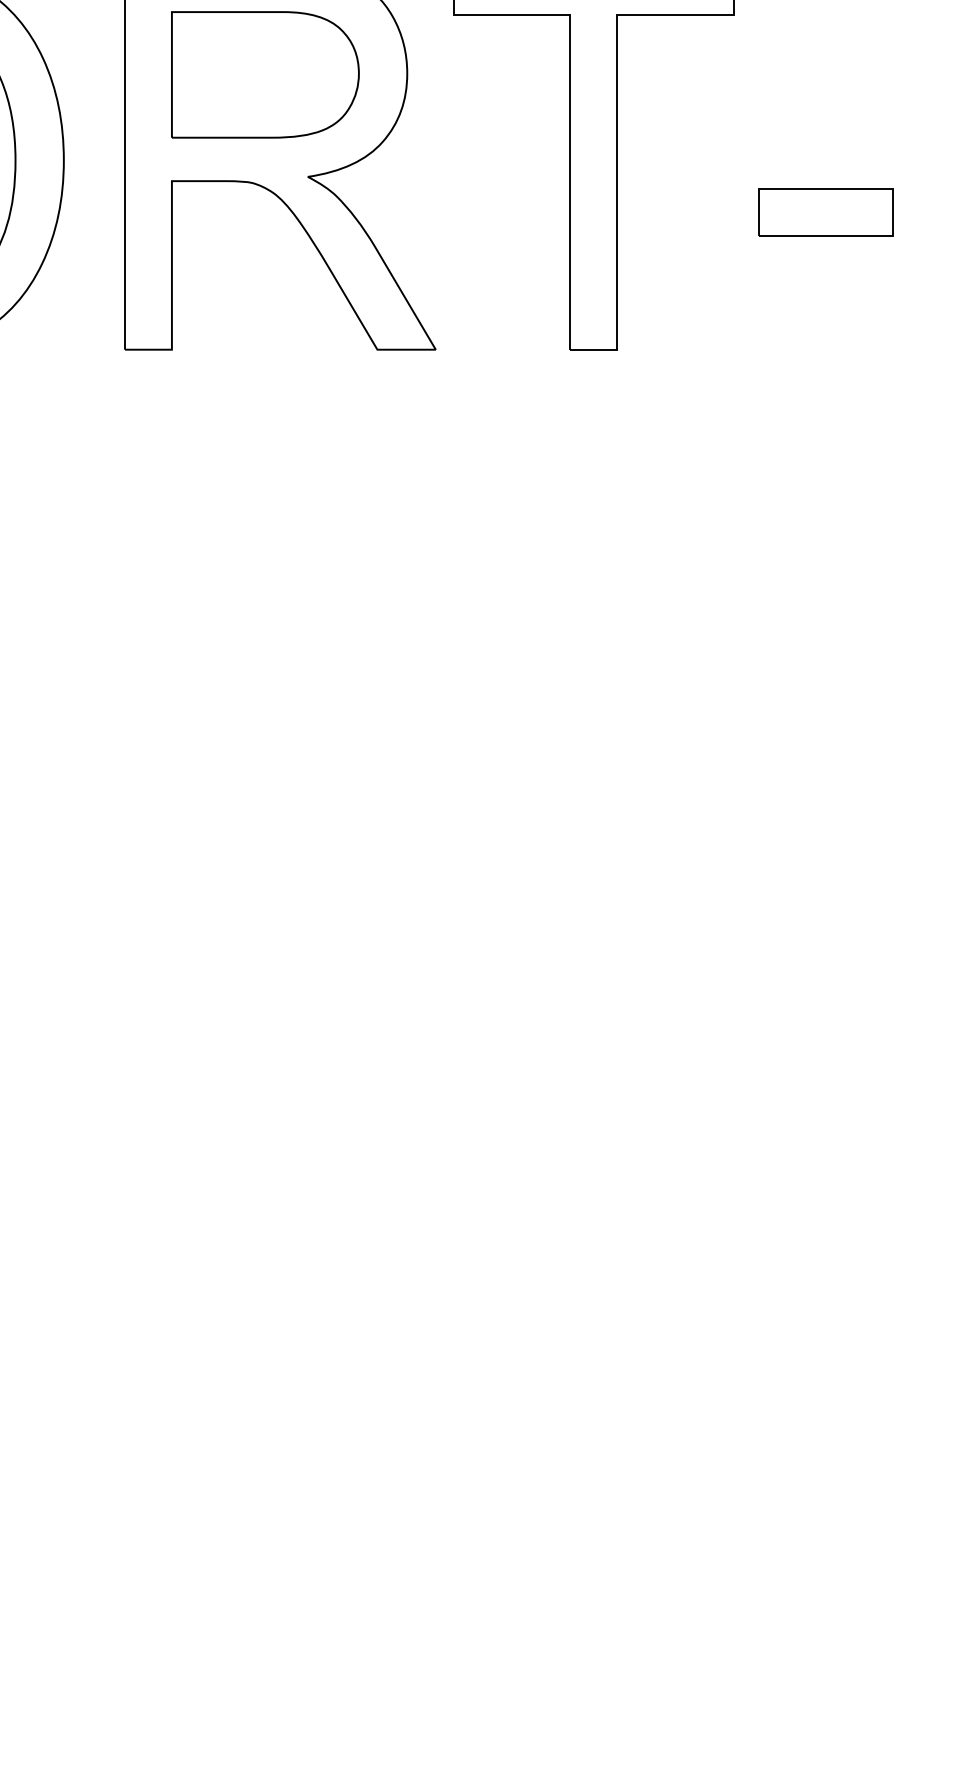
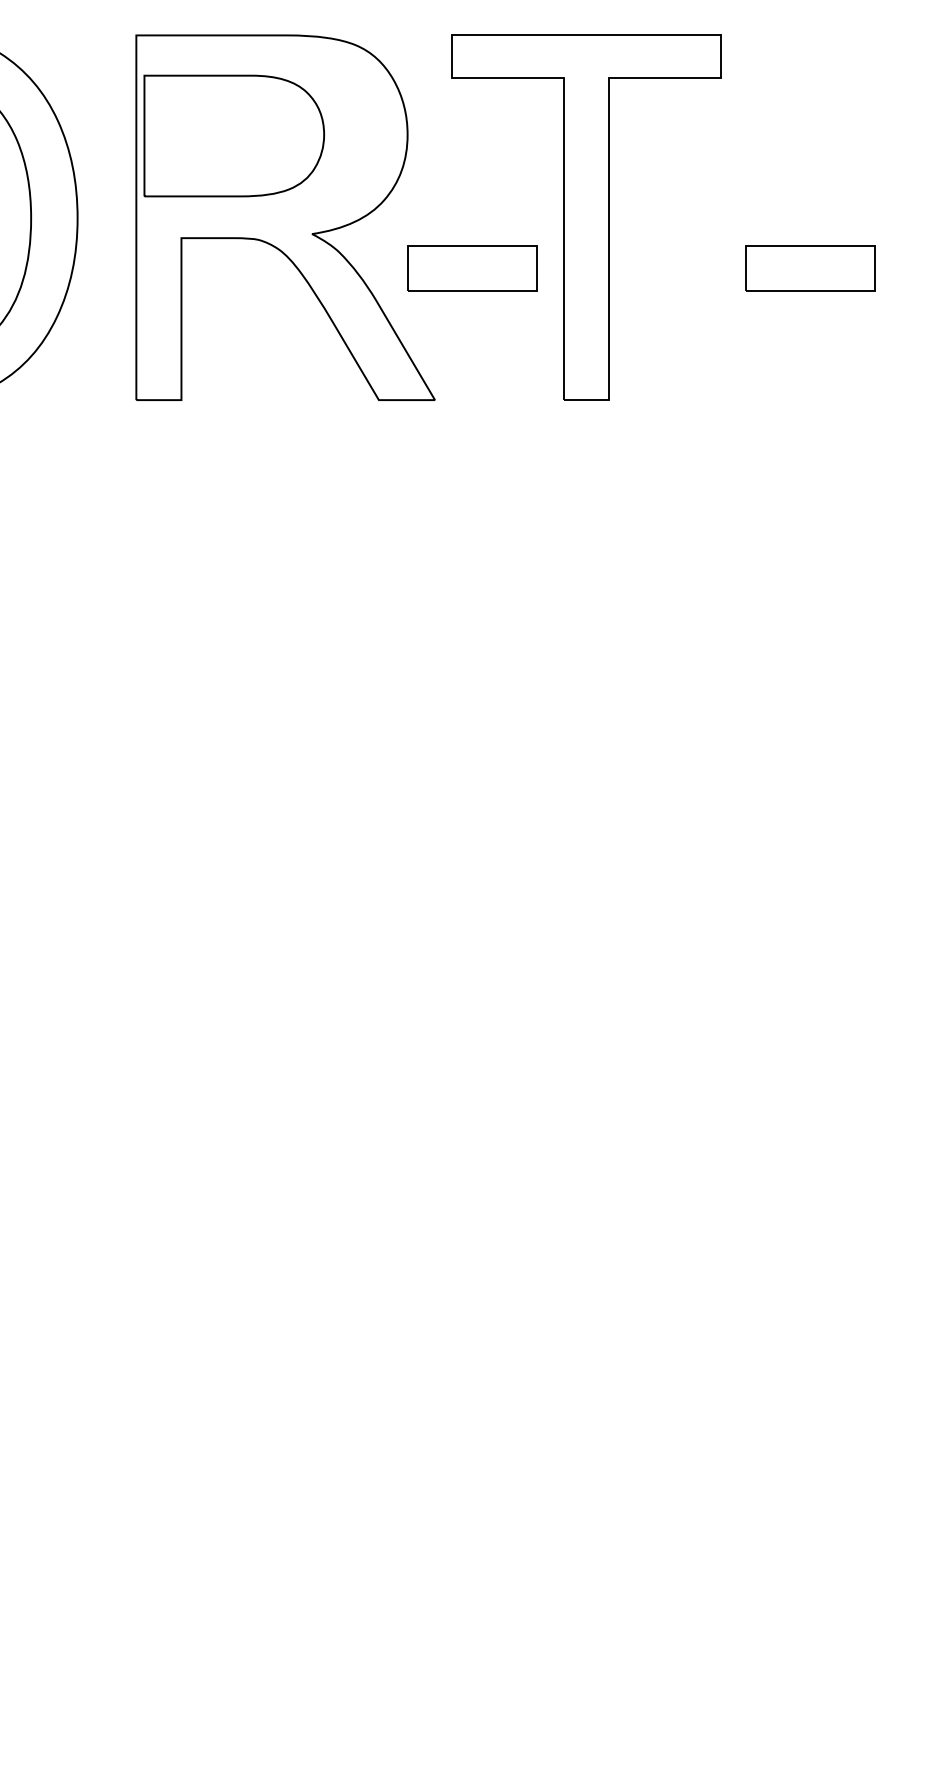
part: (265, 74) -> (234, 135), moved
part: (474, 212) -> (472, 268), added

